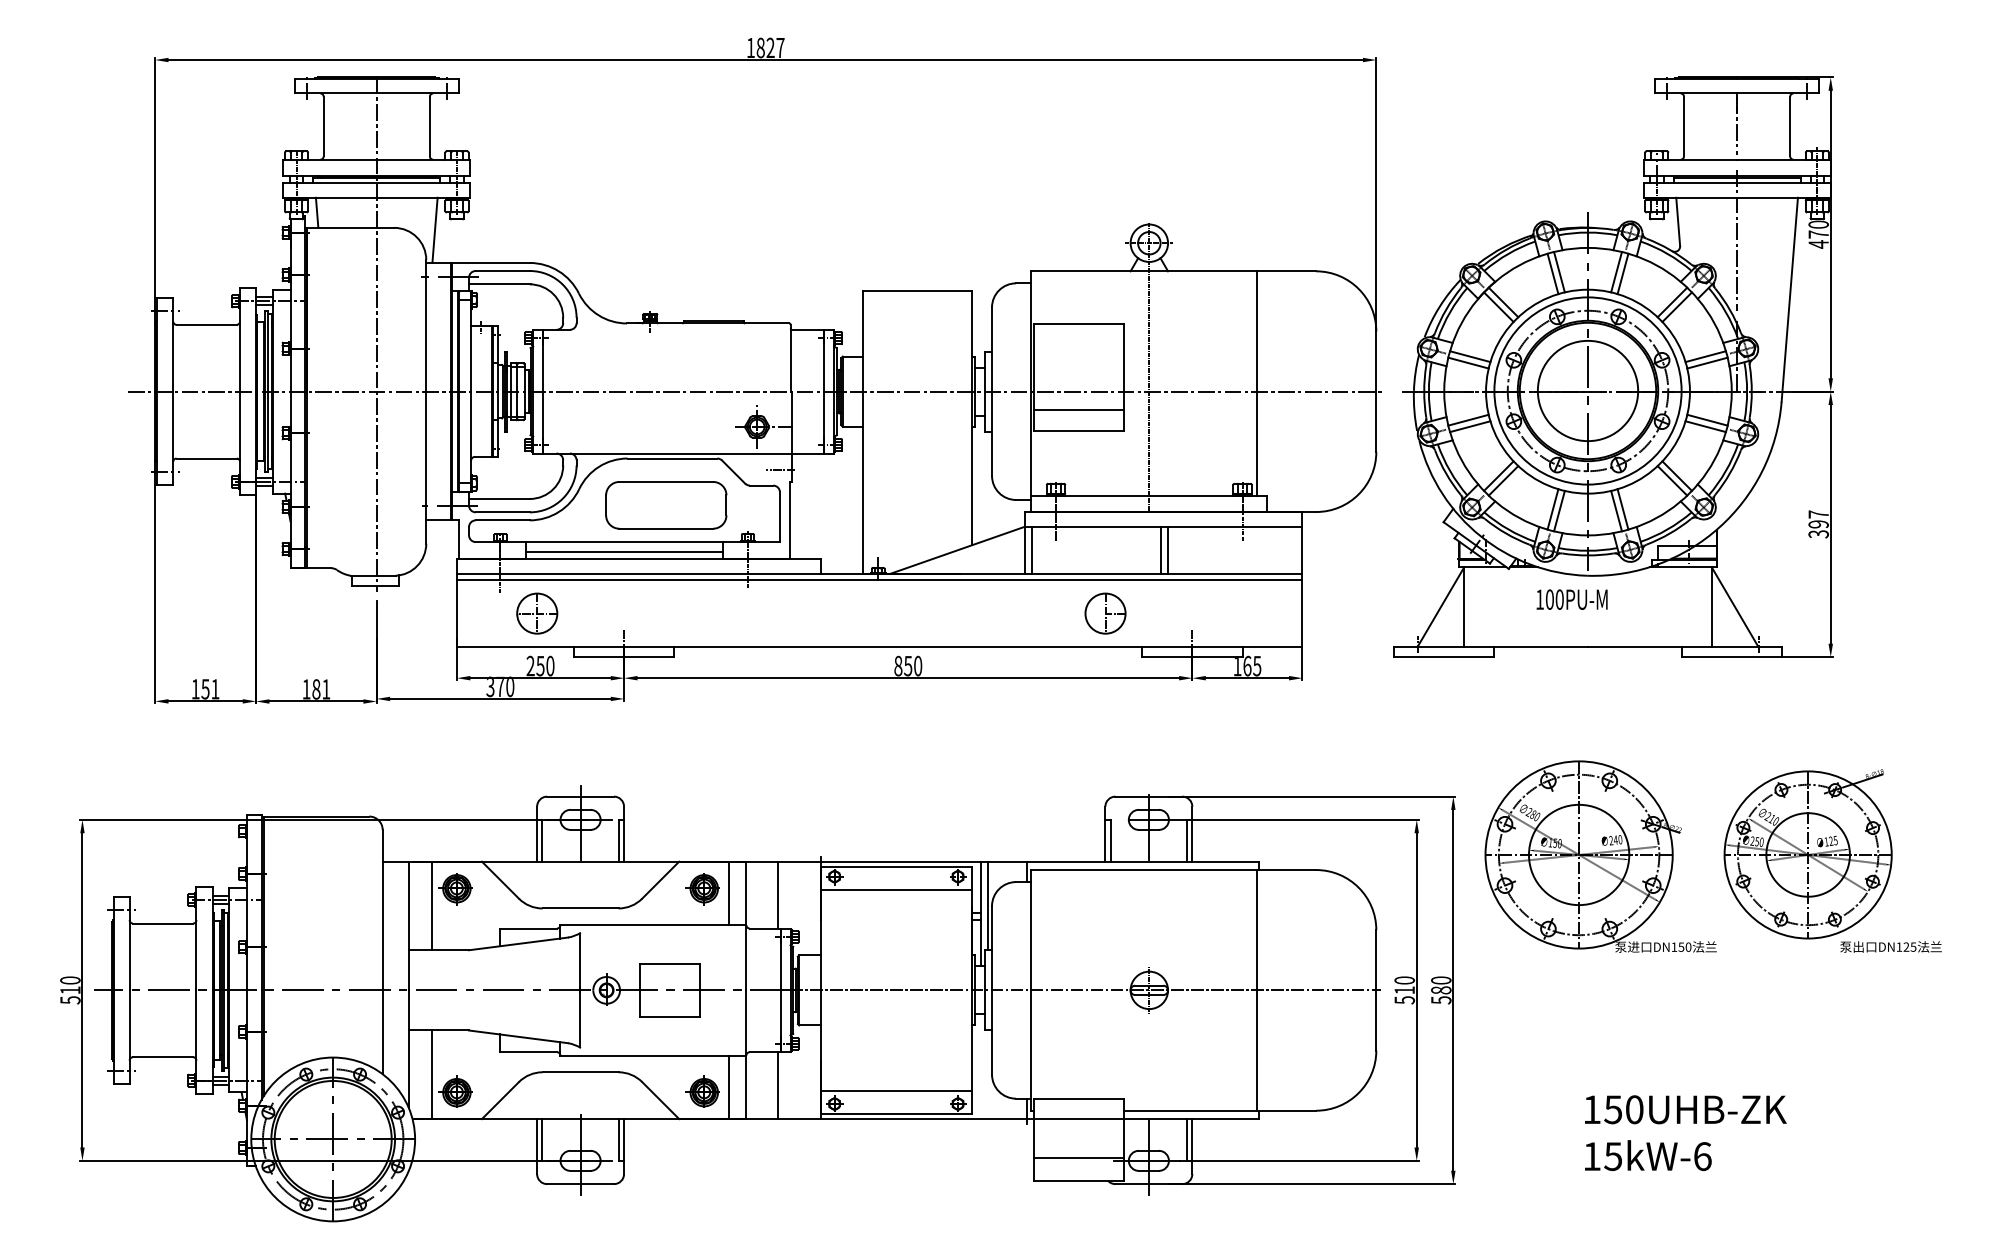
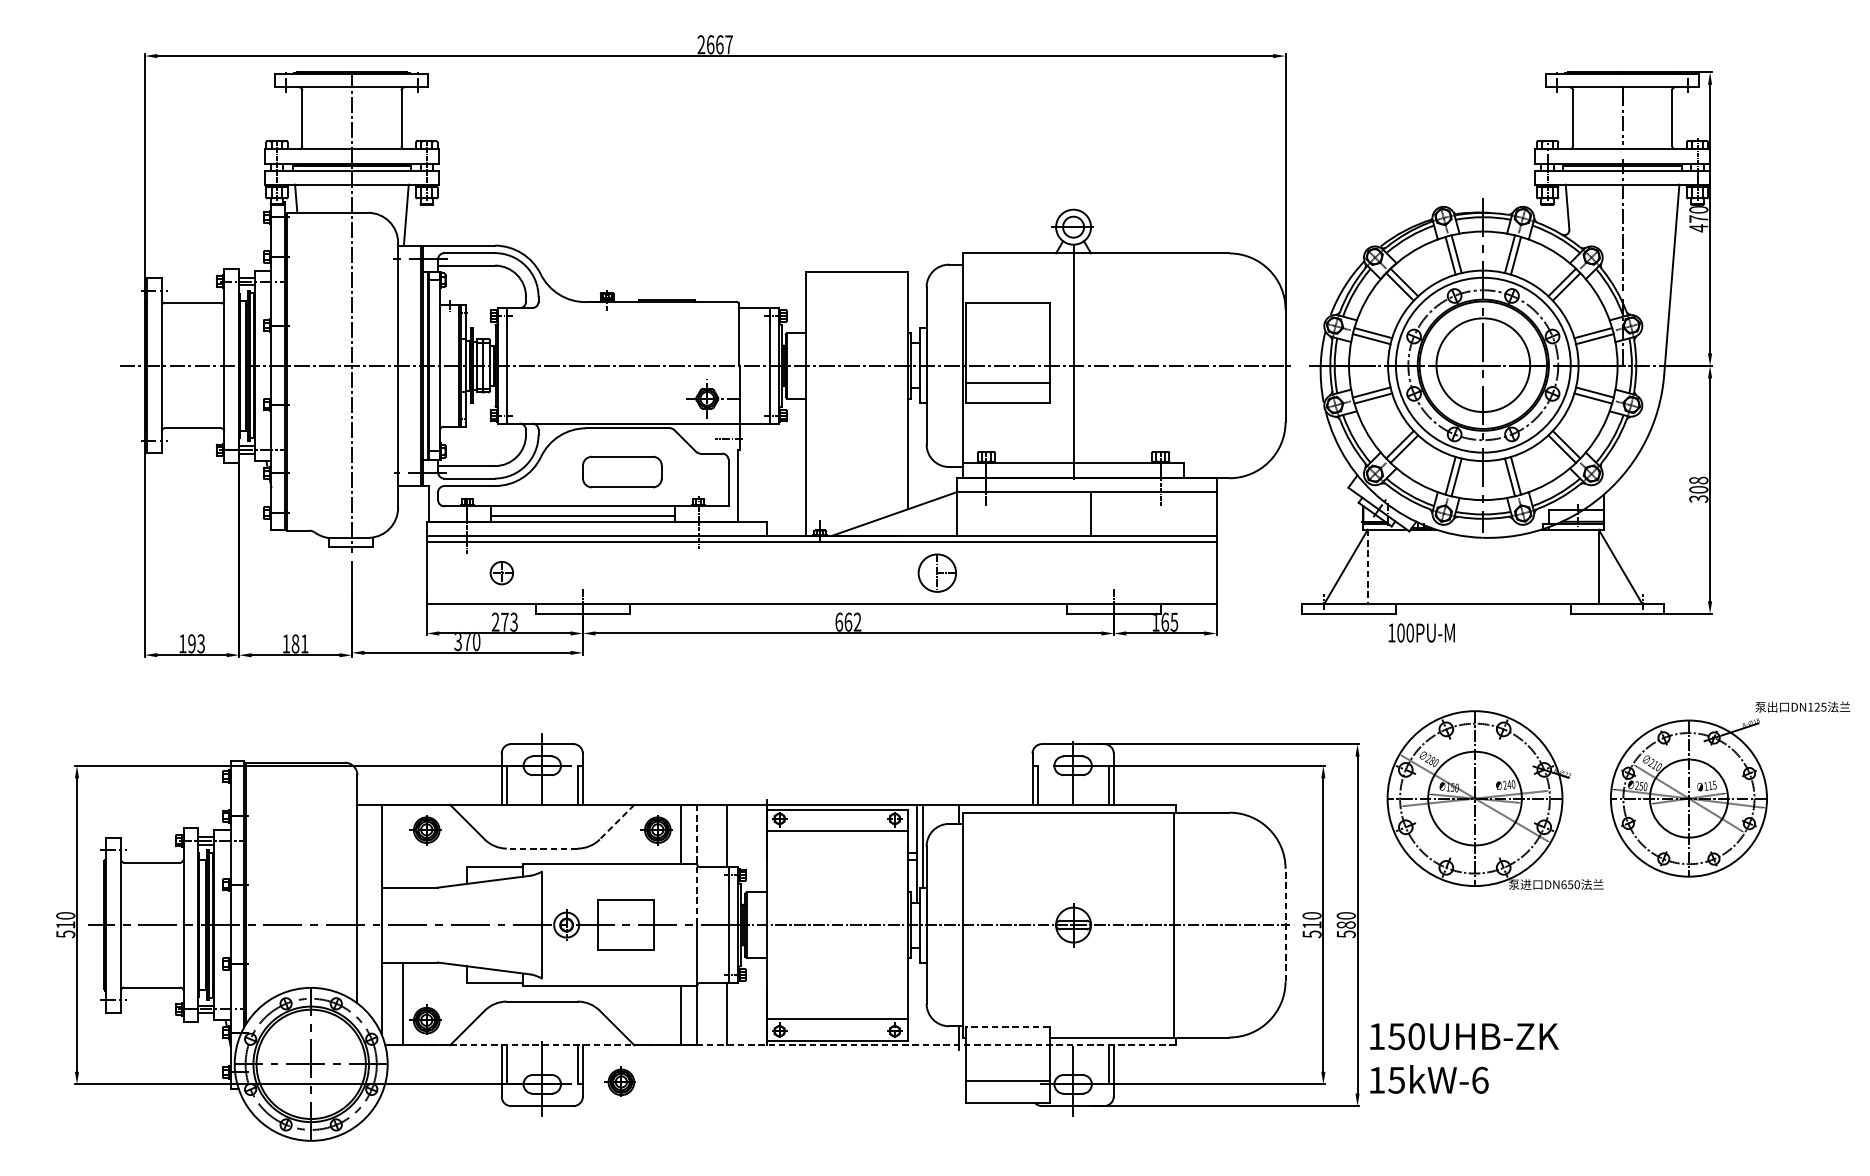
text: (760, 47) -> (710, 44), 1827 -> 2667
line: (1257, 383) -> (1174, 358), removed
part: (666, 505) -> (622, 472), size x0.7
text: (1818, 519) -> (1698, 485), 397 -> 308
line: (1031, 549) -> (963, 513), removed
line: (1161, 549) -> (1084, 513), removed
text: (1571, 599) -> (1421, 632), moved
line: (1464, 607) -> (1367, 567), solid -> dashed
part: (537, 613) -> (502, 573), size x0.6
part: (1105, 613) -> (937, 573), moved
text: (908, 665) -> (848, 621), 850 -> 662
text: (545, 666) -> (509, 622), 250 -> 273
text: (210, 689) -> (196, 644), 151 -> 193
text: (1830, 840) -> (1709, 785), 125 -> 115
line: (660, 880) -> (616, 822), solid -> dashed
line: (431, 905) -> (403, 845), removed
line: (580, 908) -> (542, 848), solid -> dashed
line: (746, 926) -> (697, 865), solid -> dashed
text: (1674, 946) -> (1564, 884), DN150 -> DN650
text: (1890, 946) -> (1802, 706), moved
line: (1376, 989) -> (1285, 924), solid -> dashed
part: (702, 1091) -> (619, 1081), moved
line: (1079, 1099) -> (1008, 1027), solid -> dashed
line: (836, 1119) -> (781, 1045), solid -> dashed
text: (1685, 1132) -> (1464, 1057), moved

